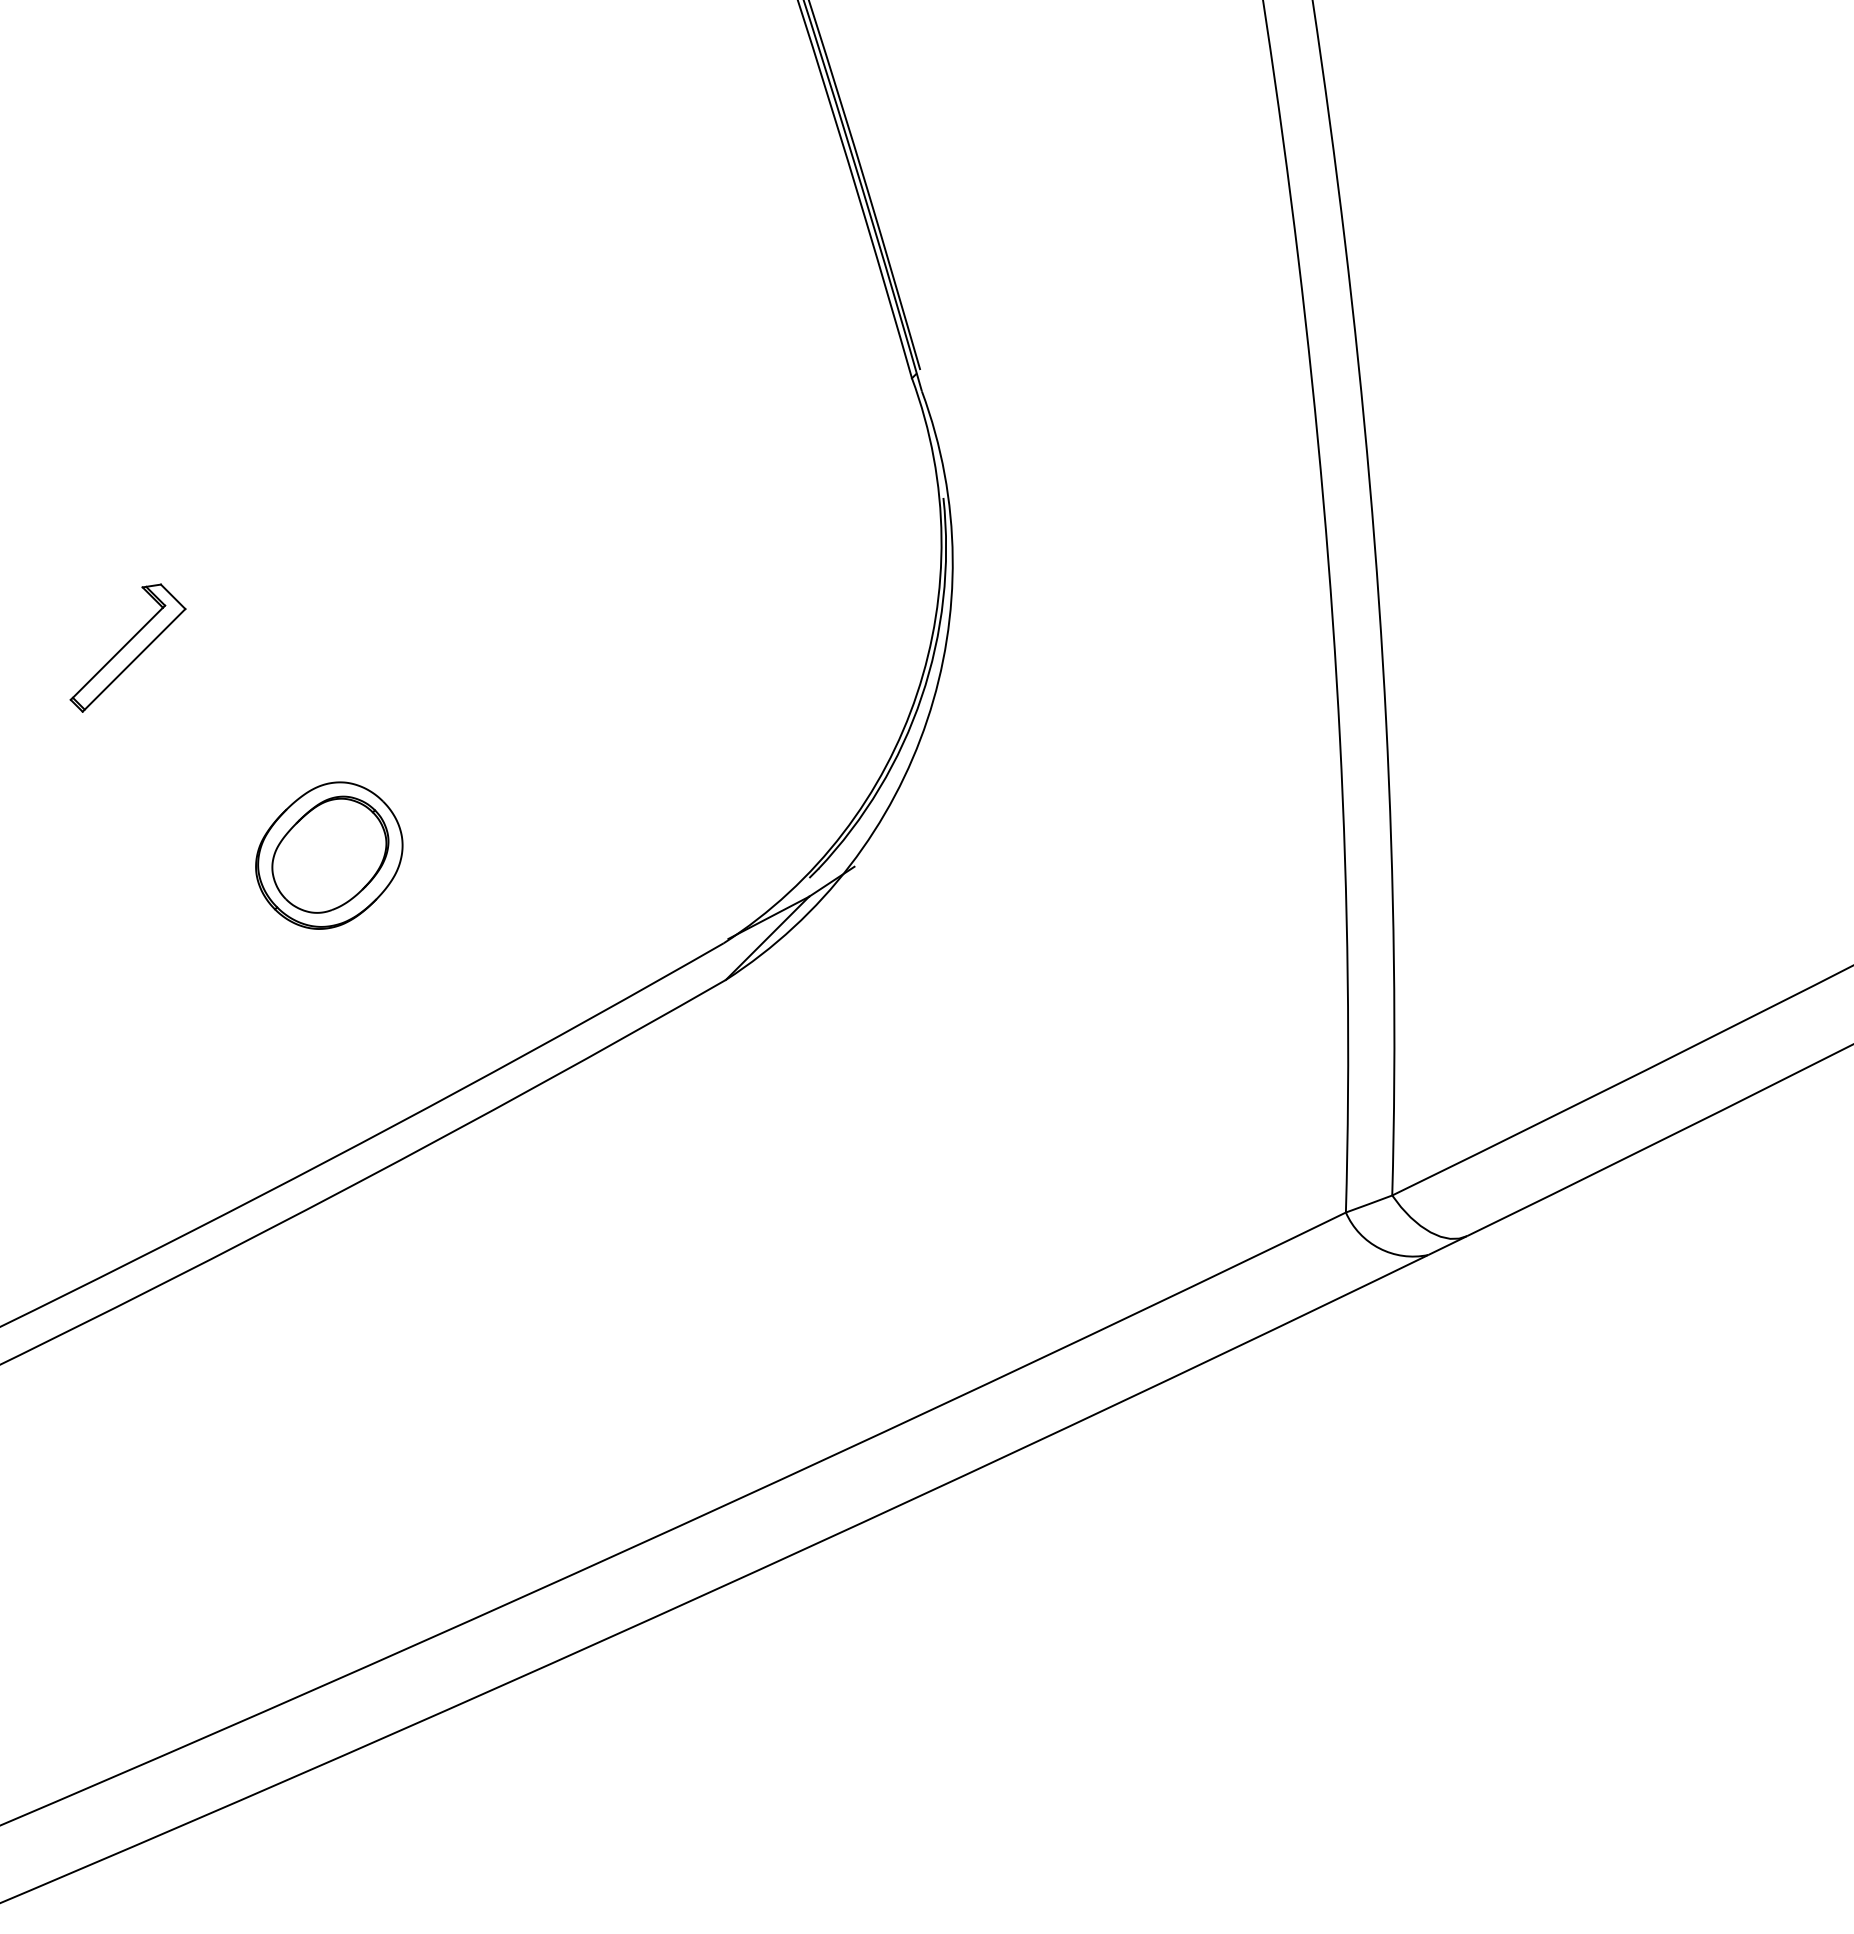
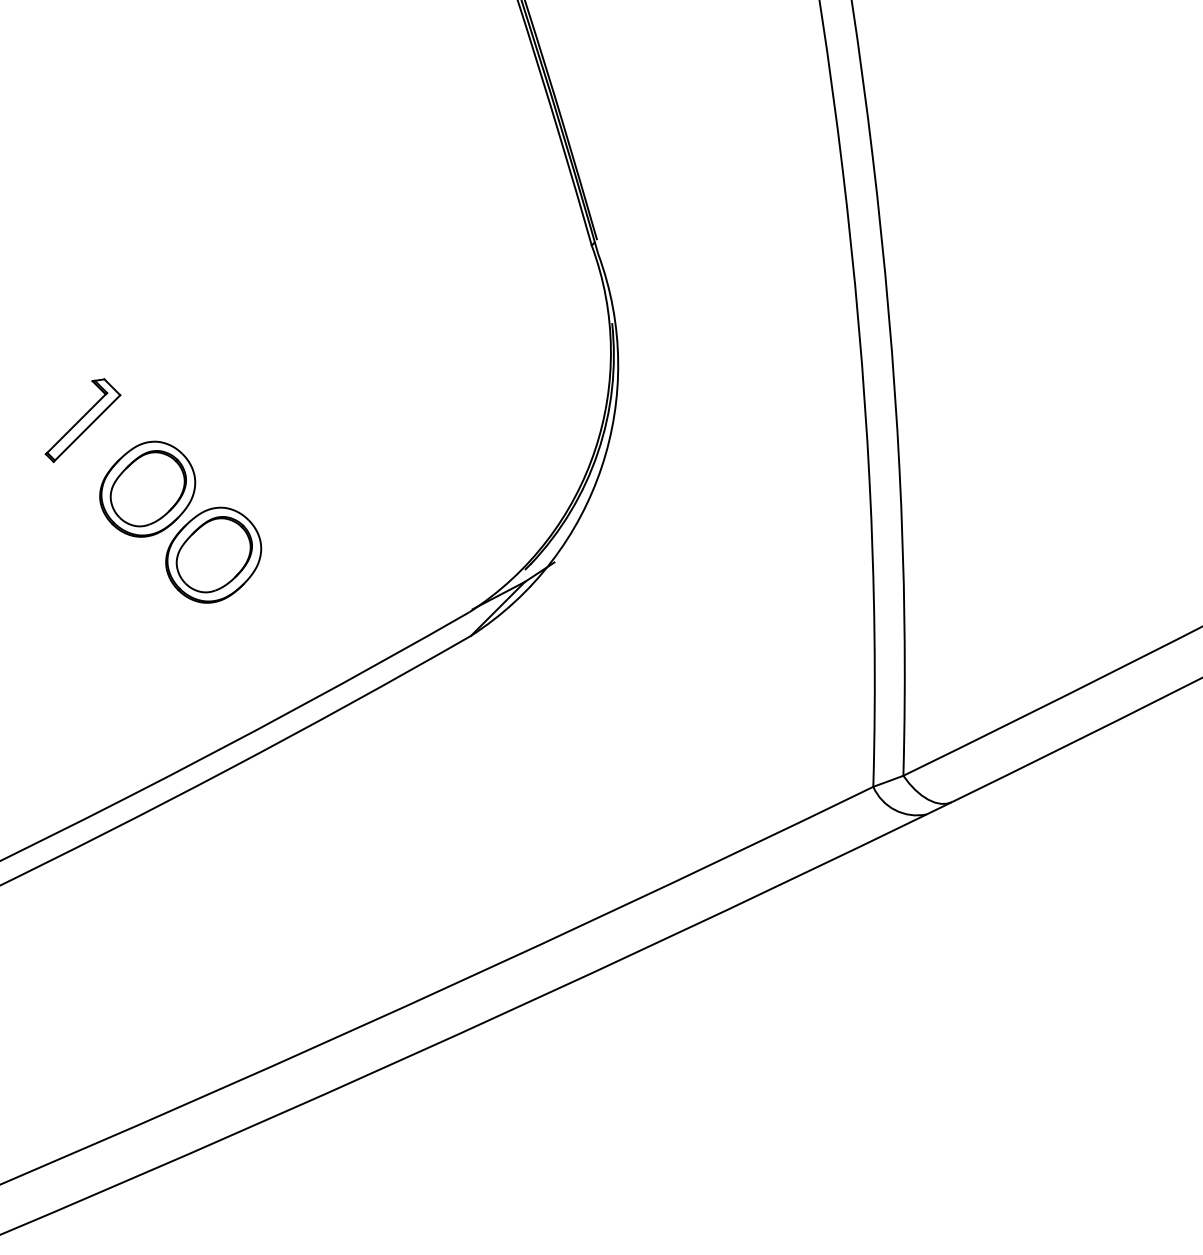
part: (227, 752) -> (147, 488), added

